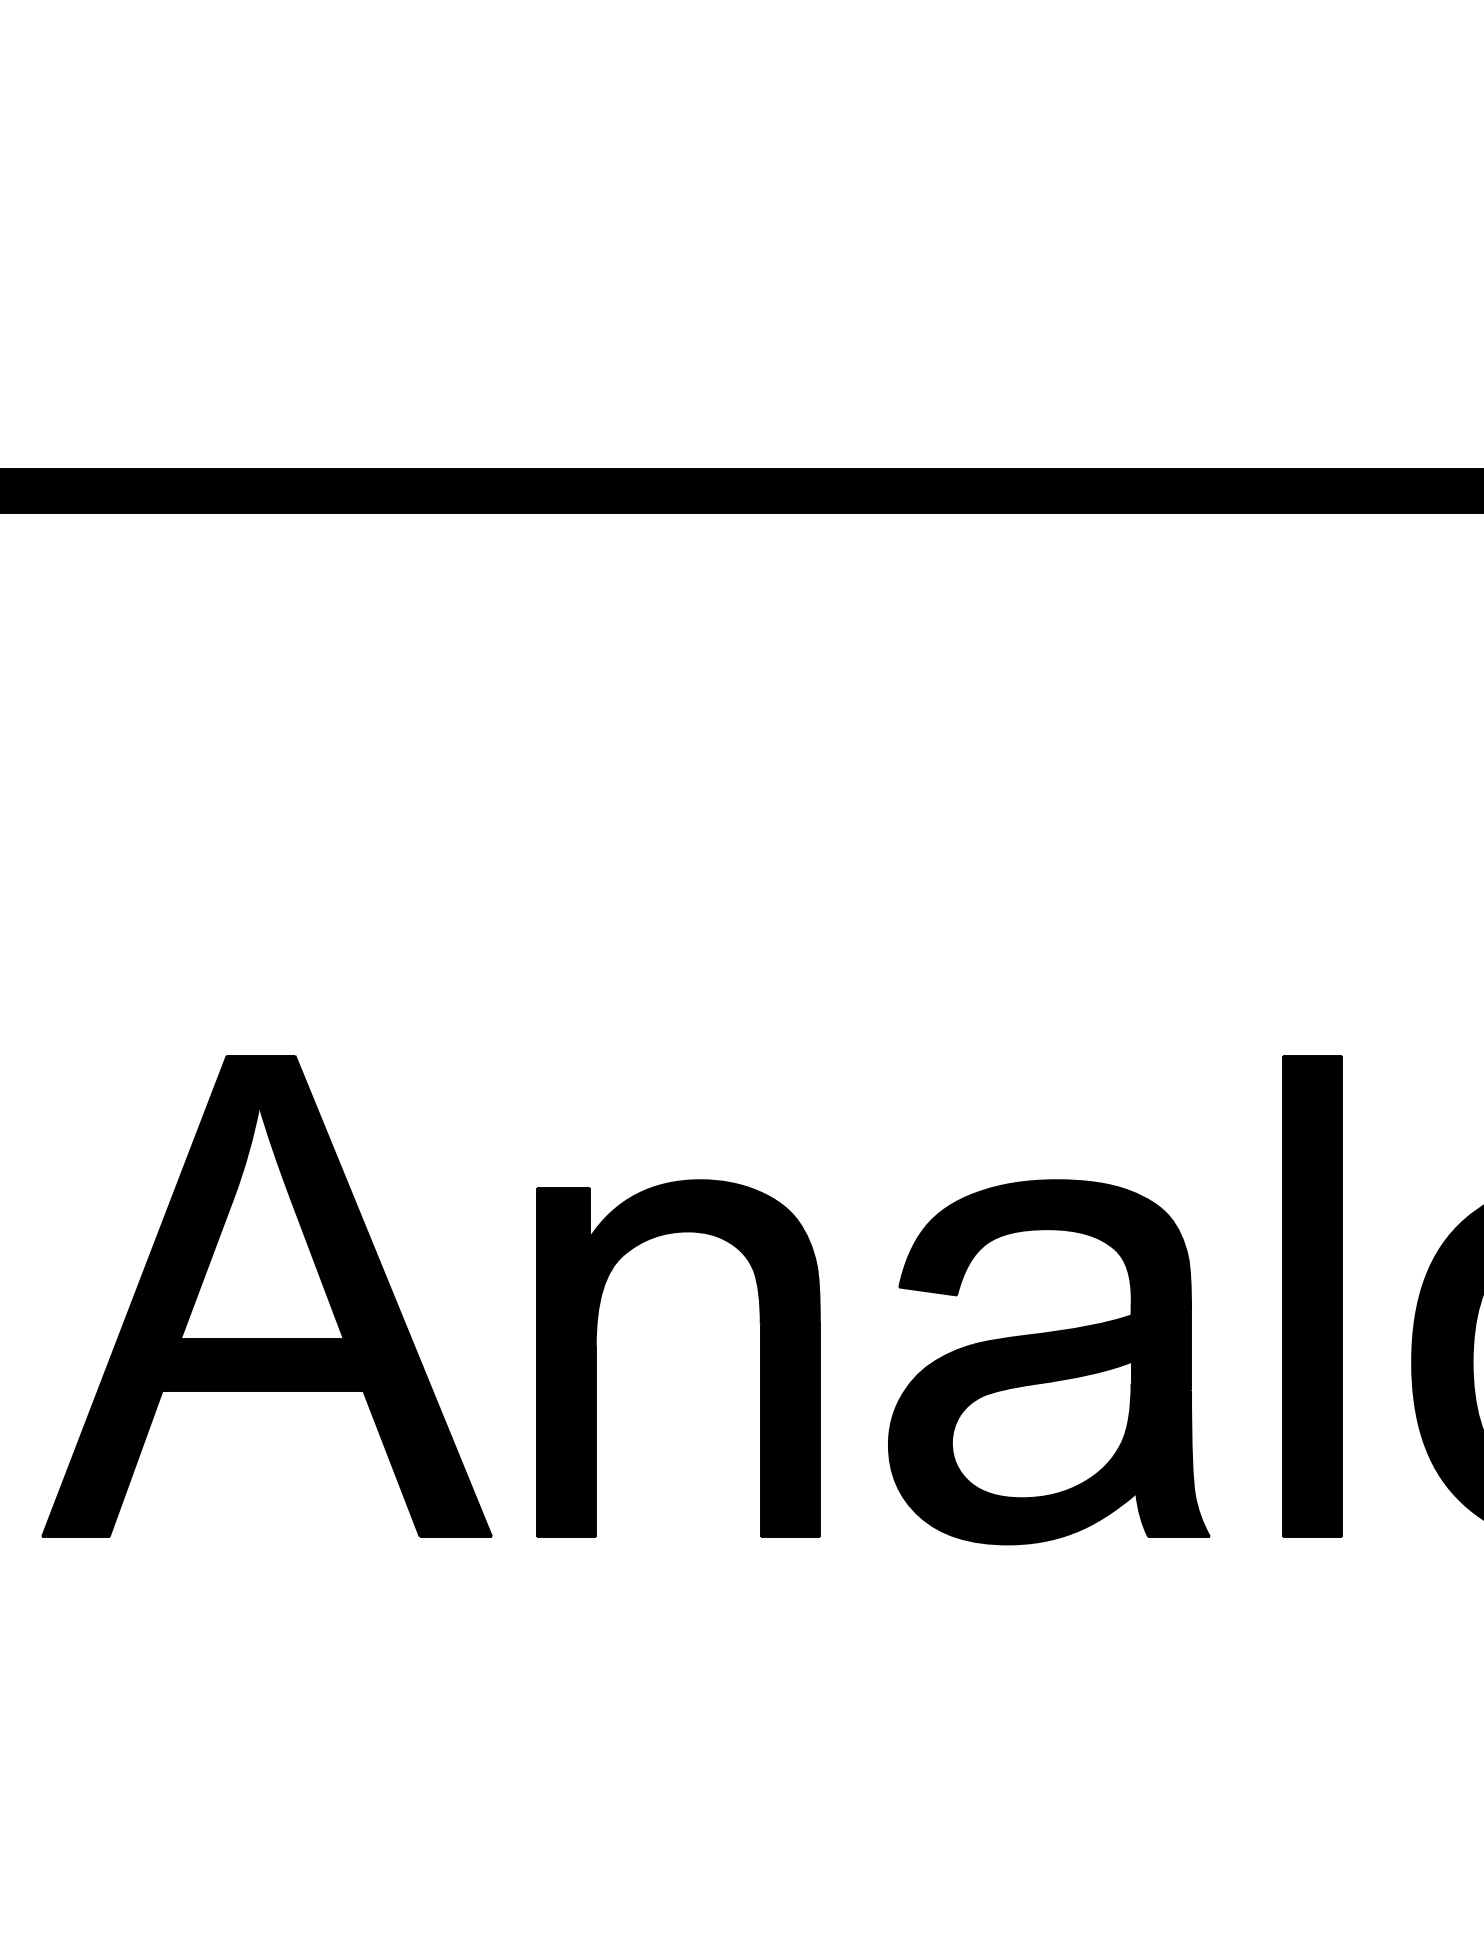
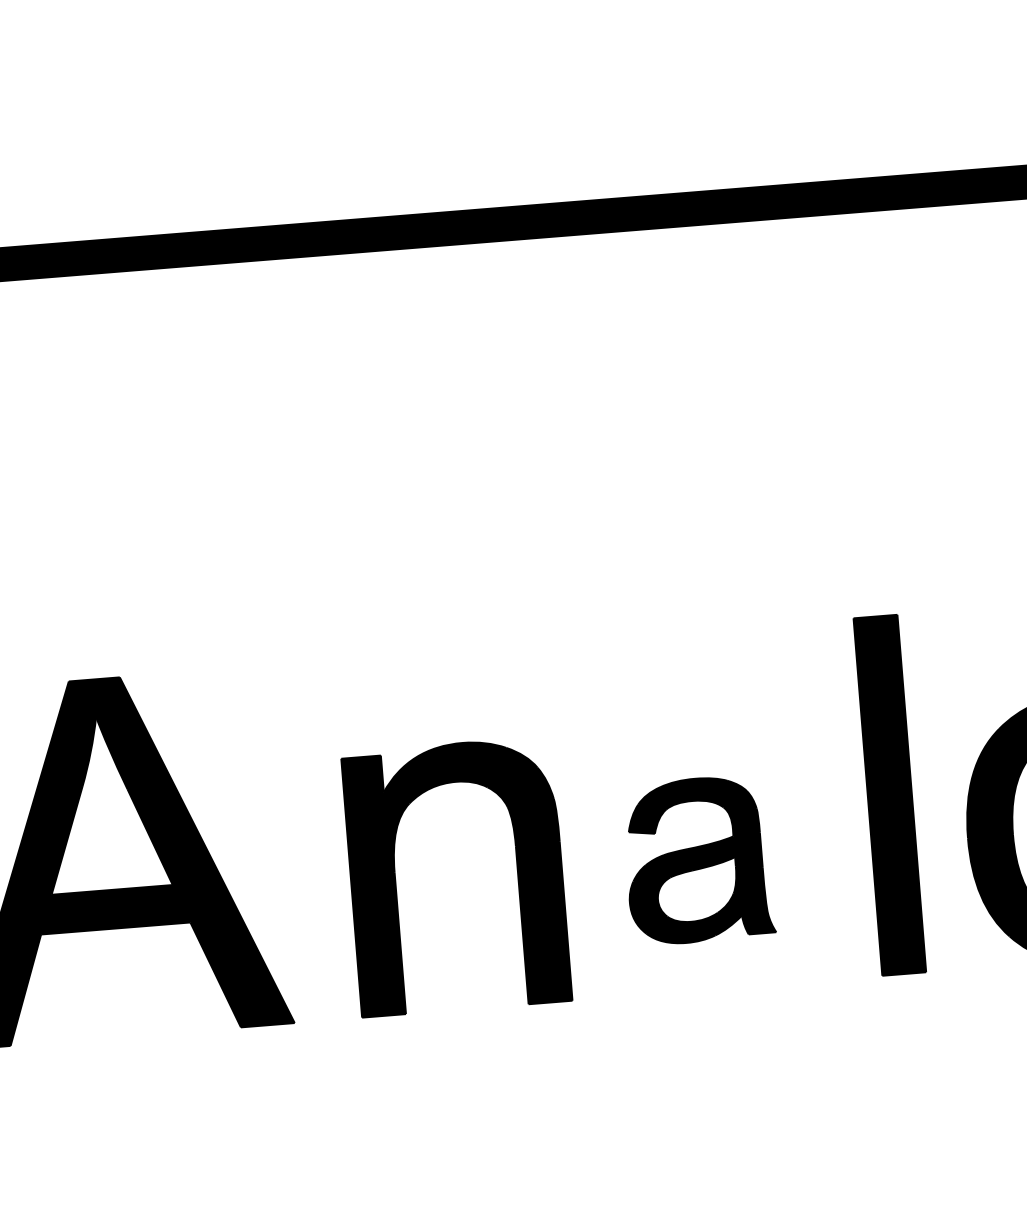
part: (596, 1358) -> (395, 881), moved
part: (1049, 1362) -> (698, 860), size x0.6

